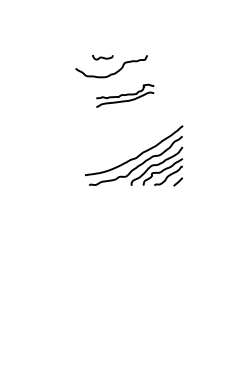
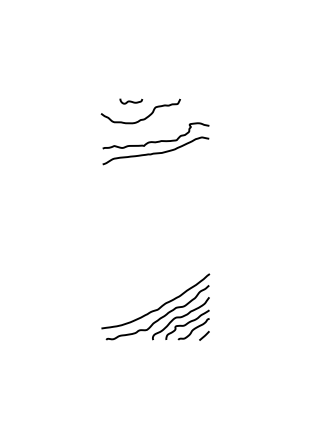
part: (124, 95) -> (155, 143), size x1.67
part: (133, 155) -> (155, 306), moved

